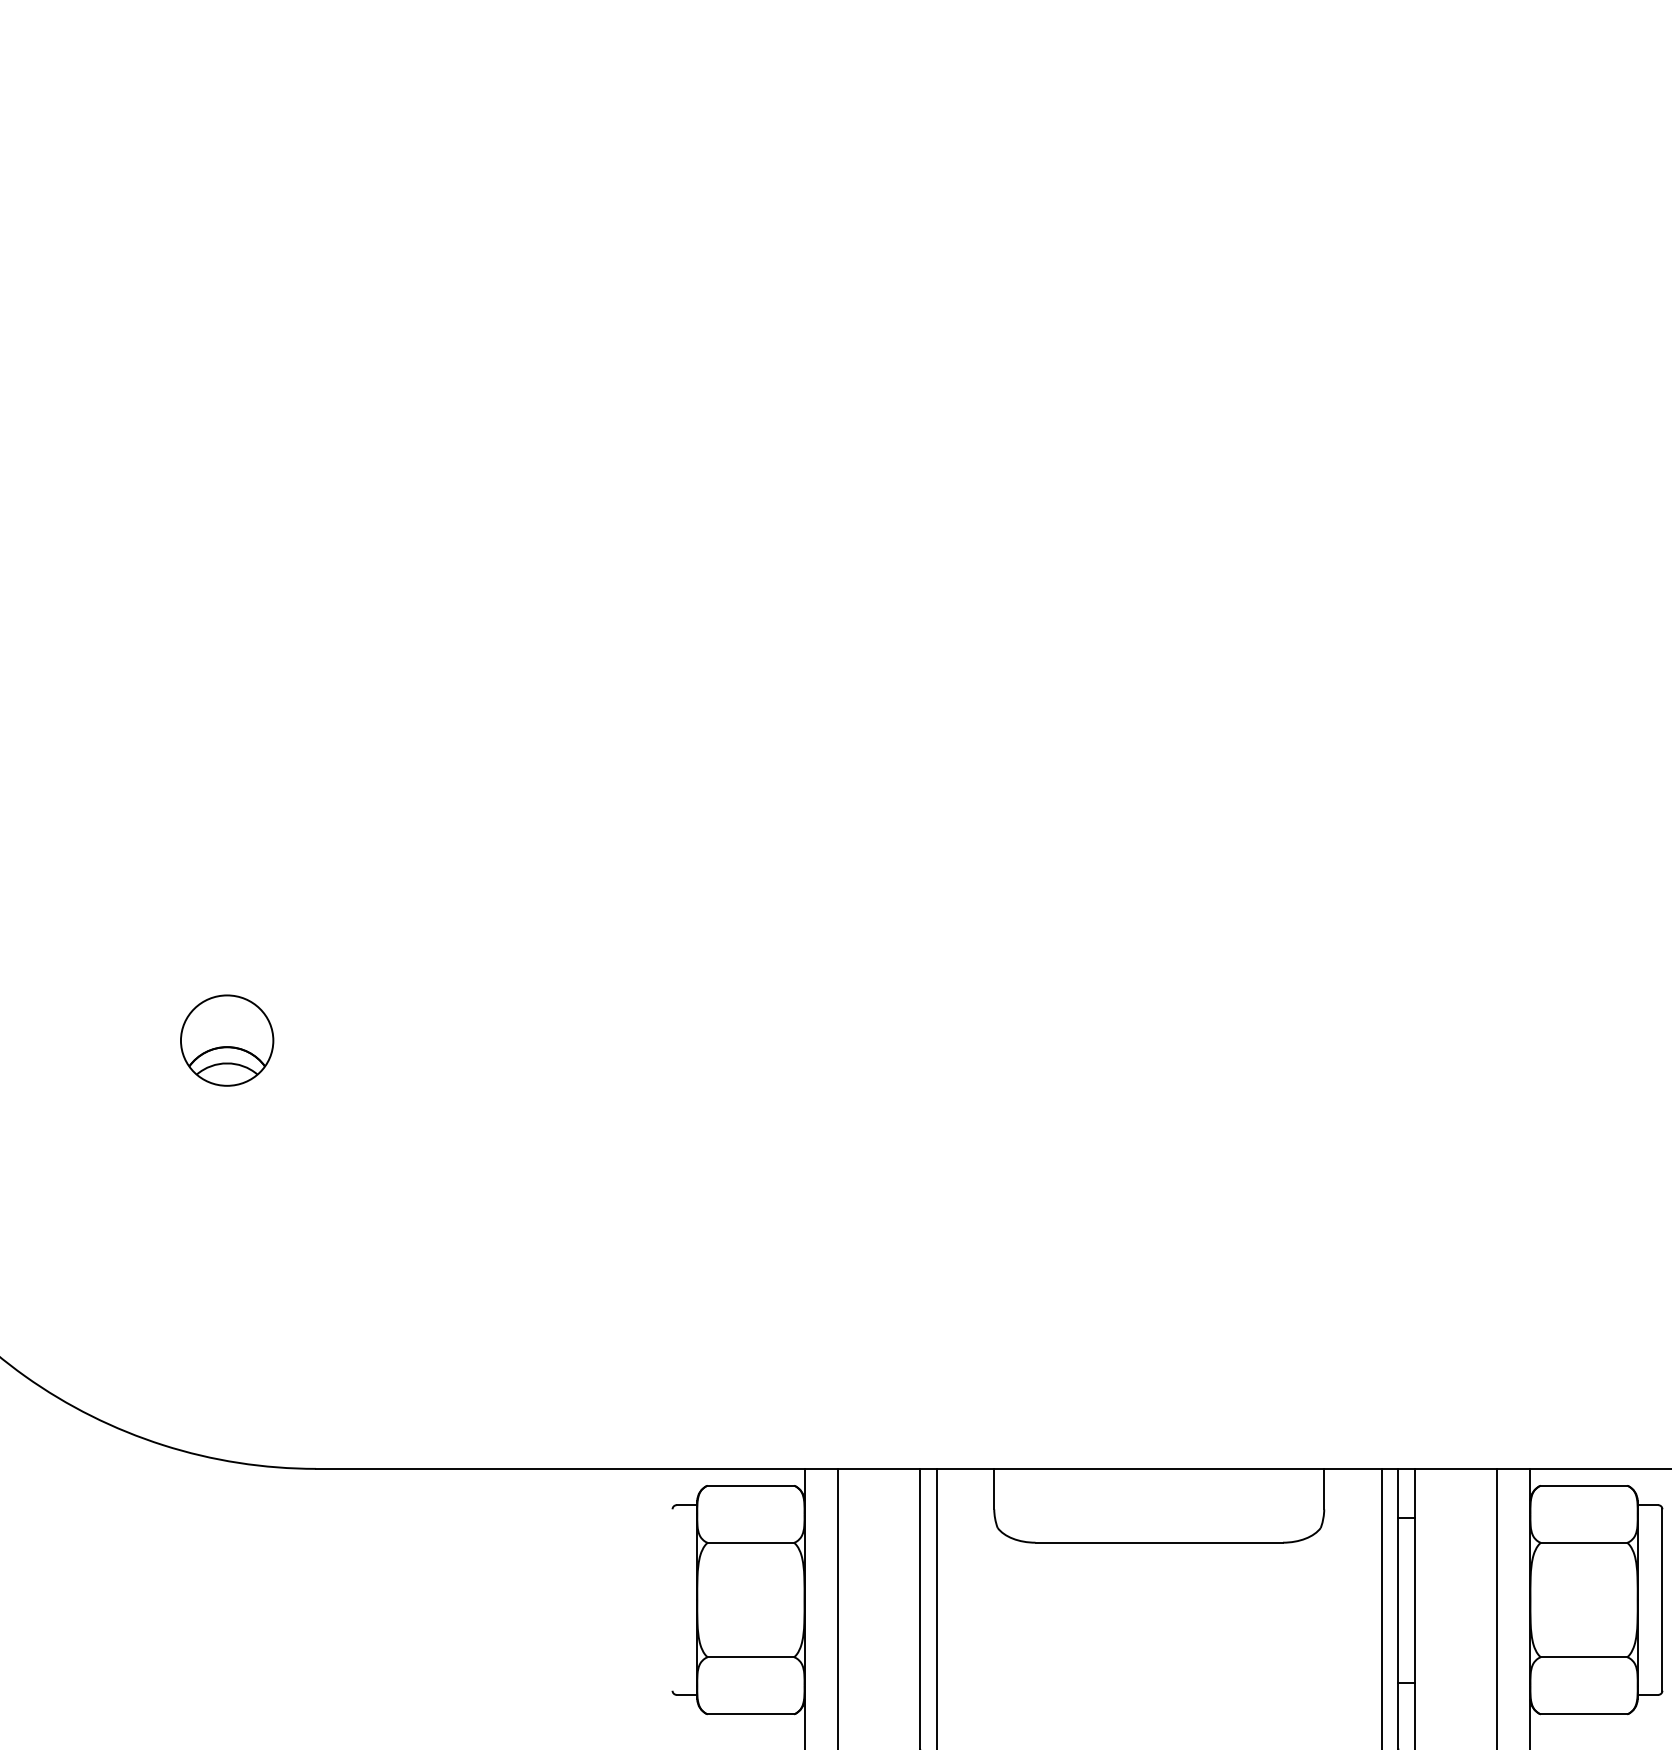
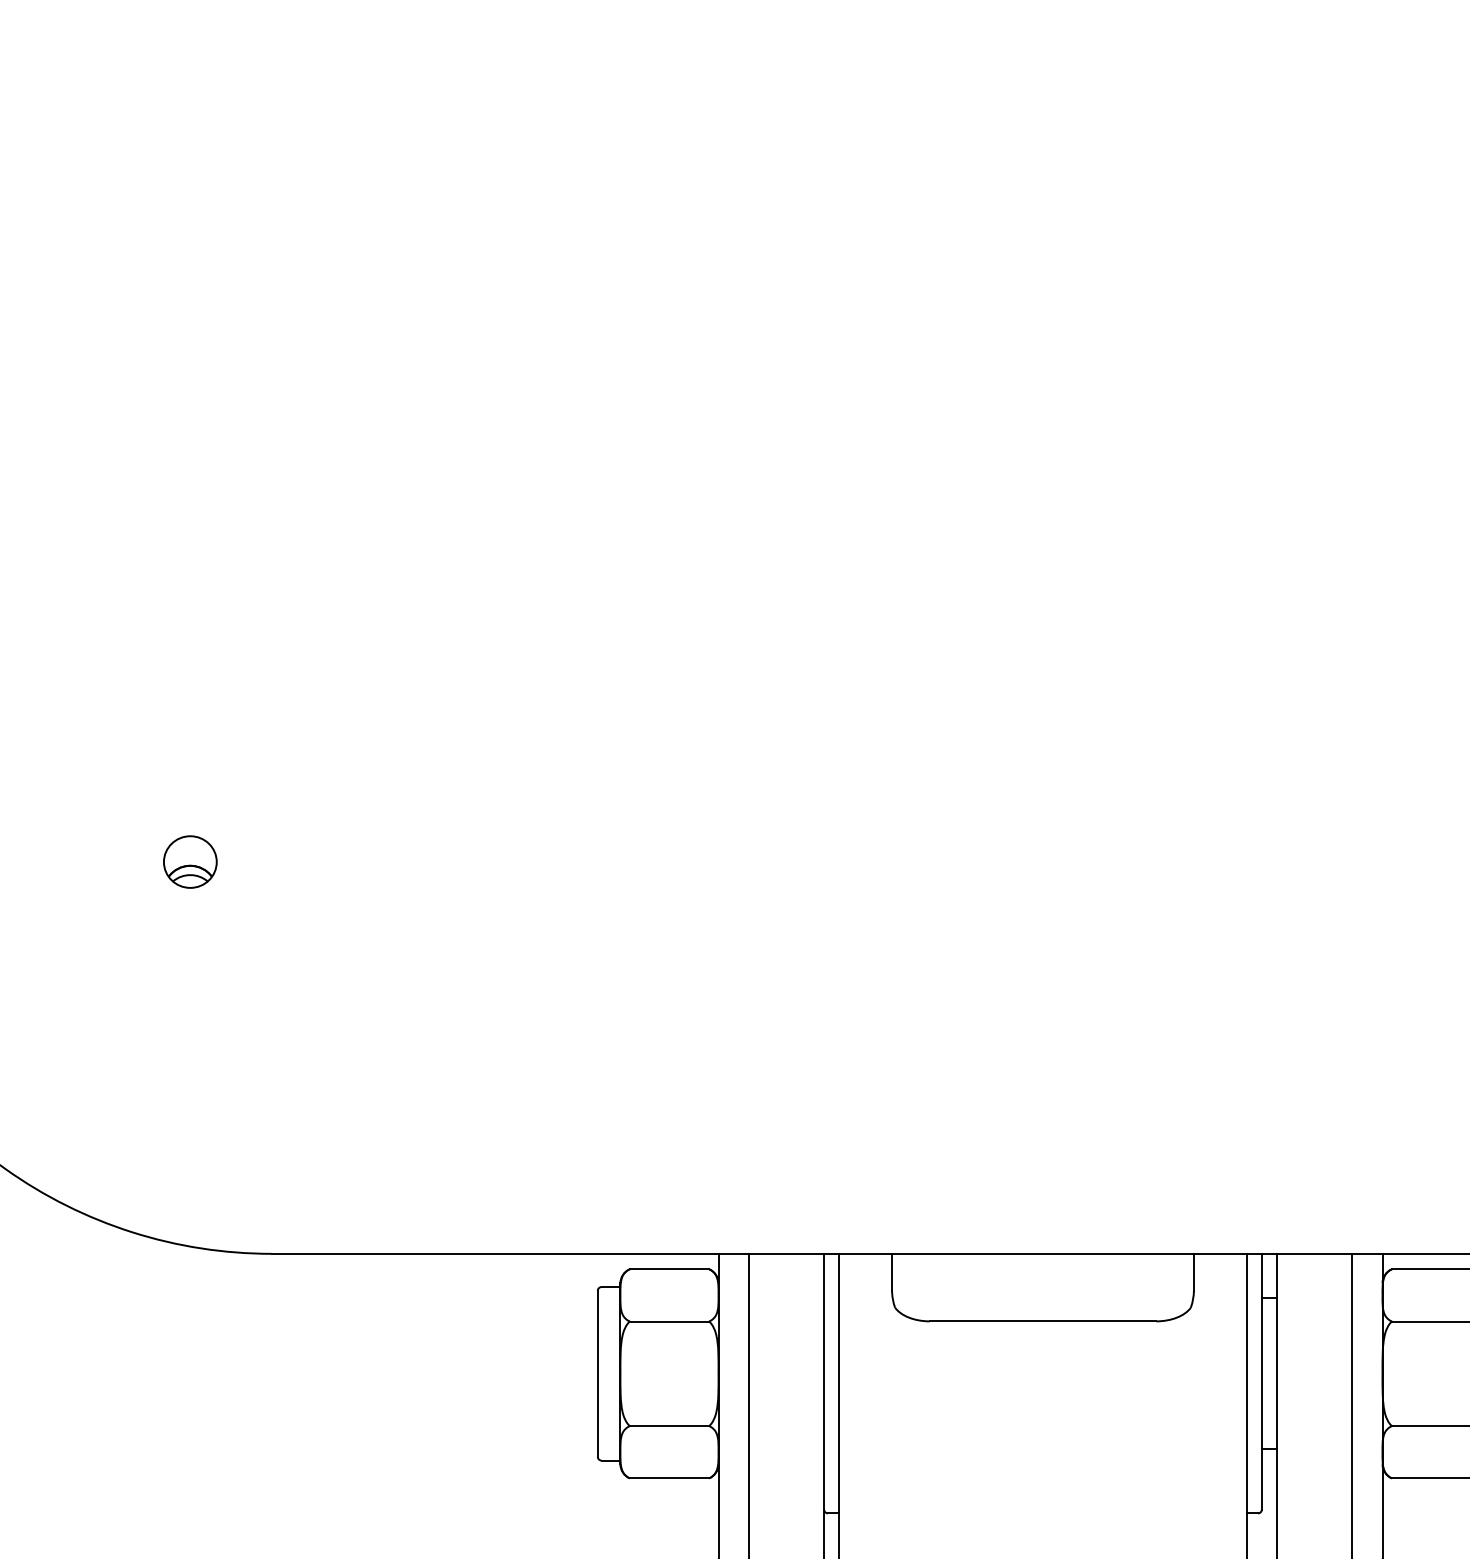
part: (226, 1040) -> (189, 862), size x0.62
line: (672, 1599) -> (597, 1373), added

